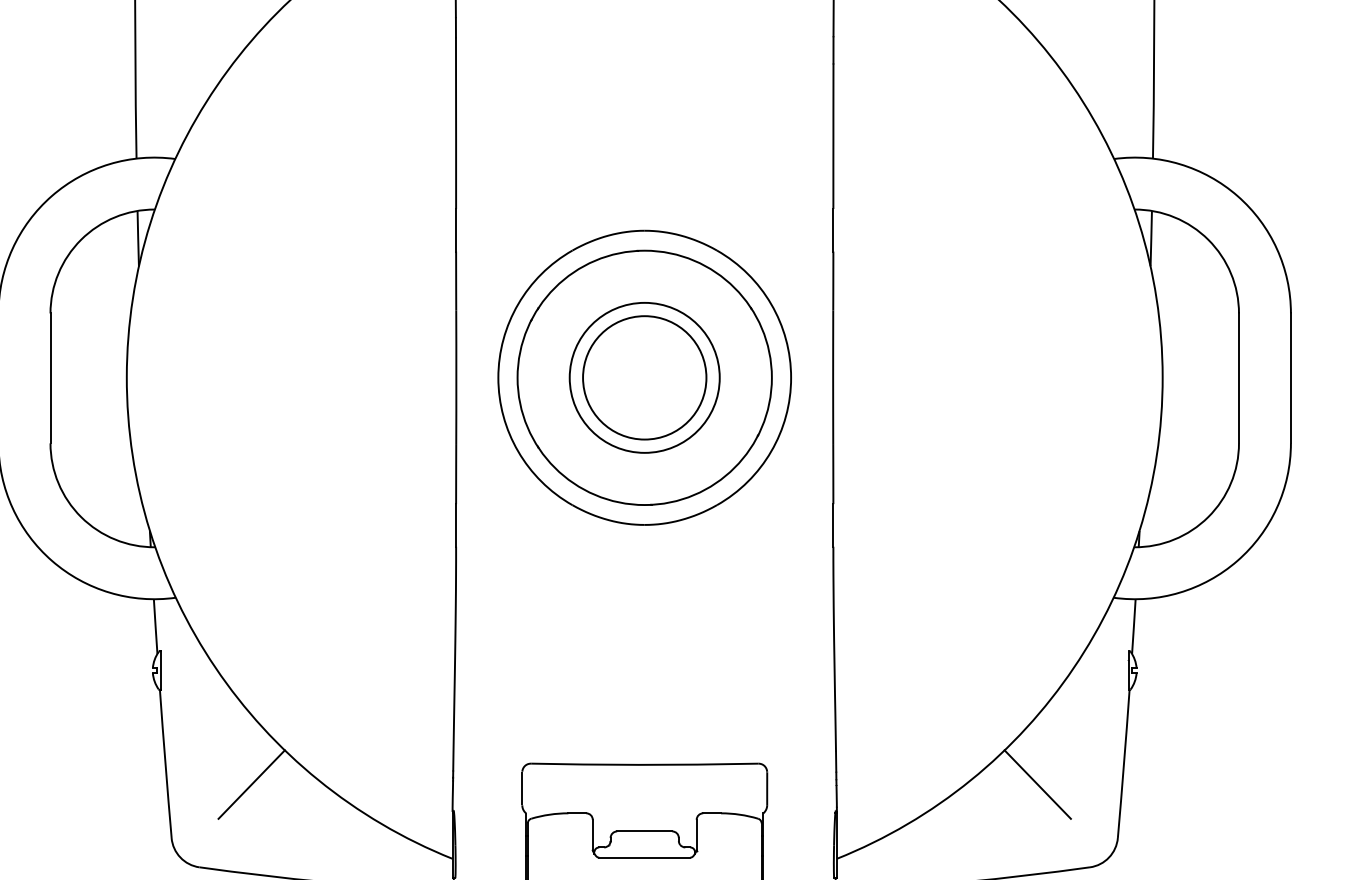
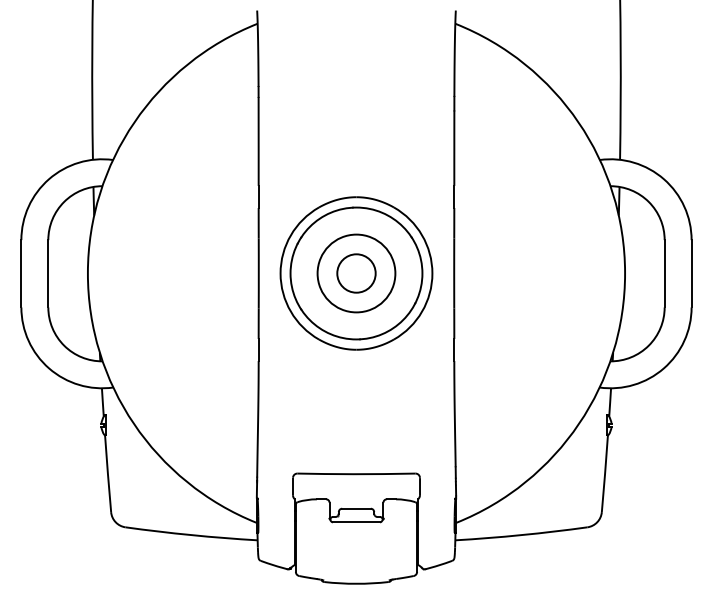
circle: (644, 377) -> (356, 273), size x0.6
line: (251, 784) -> (152, 484), removed
line: (1038, 784) -> (560, 484), removed

